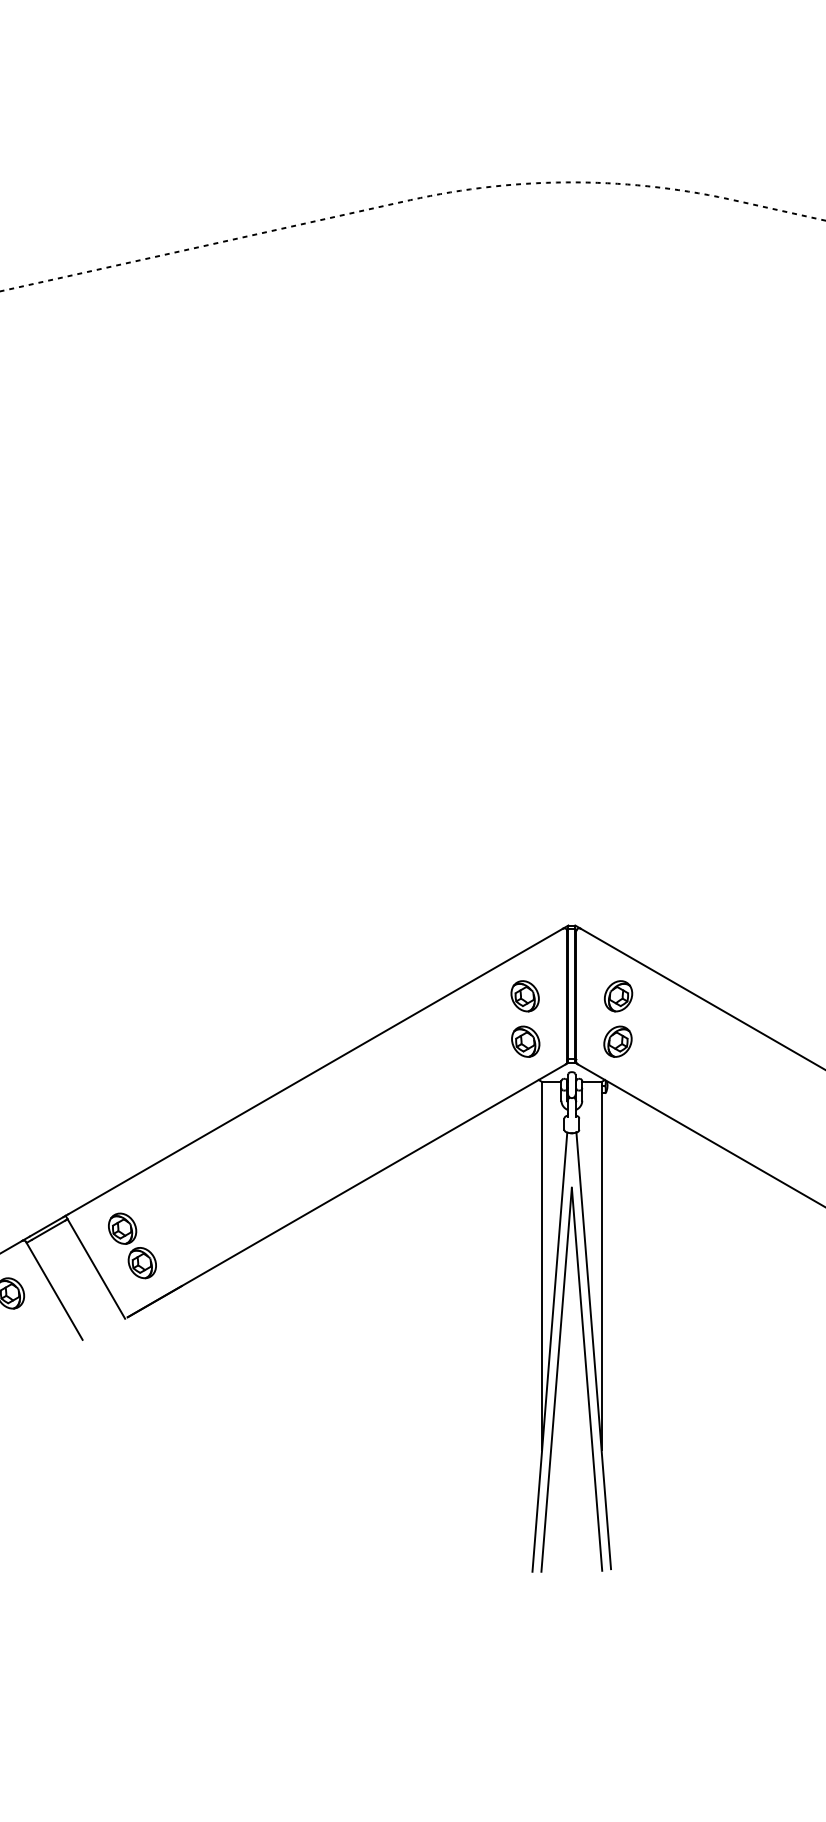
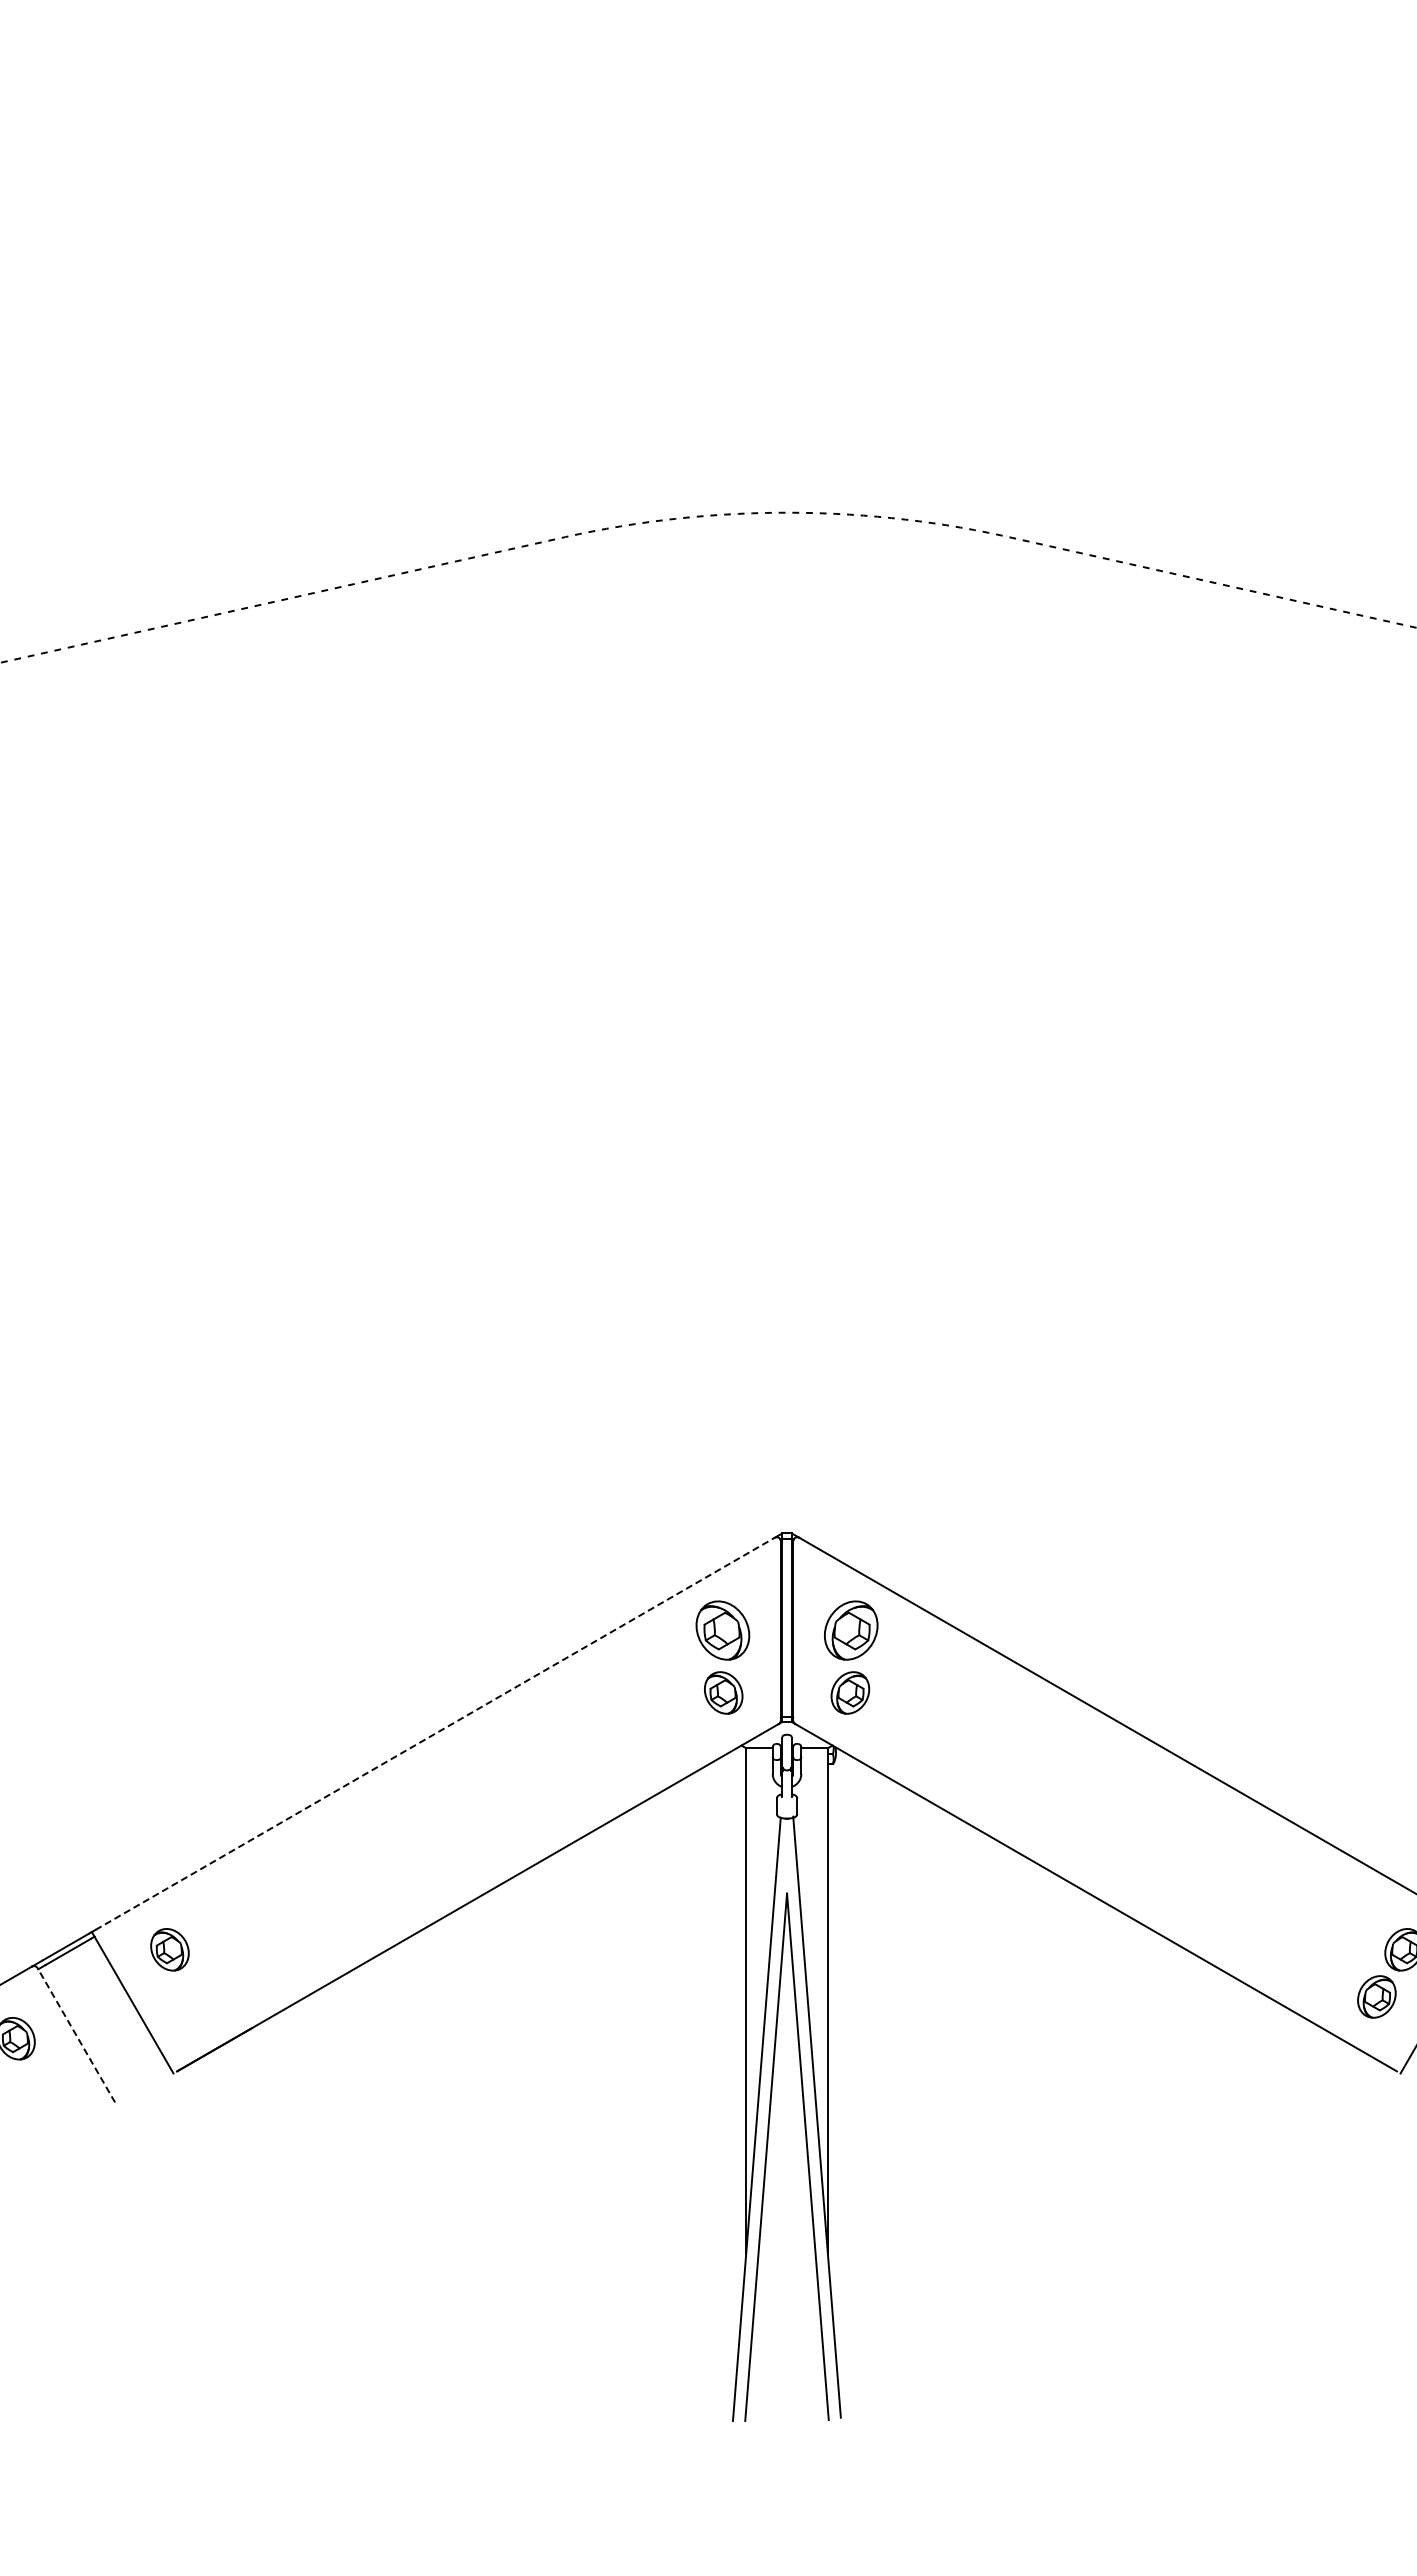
part: (524, 996) -> (722, 1630), size x1.4
part: (618, 996) -> (850, 1630), size x1.4
line: (315, 1071) -> (435, 1733), solid -> dashed
part: (141, 1262) -> (196, 1996), removed
line: (54, 1291) -> (76, 2035), solid -> dashed

